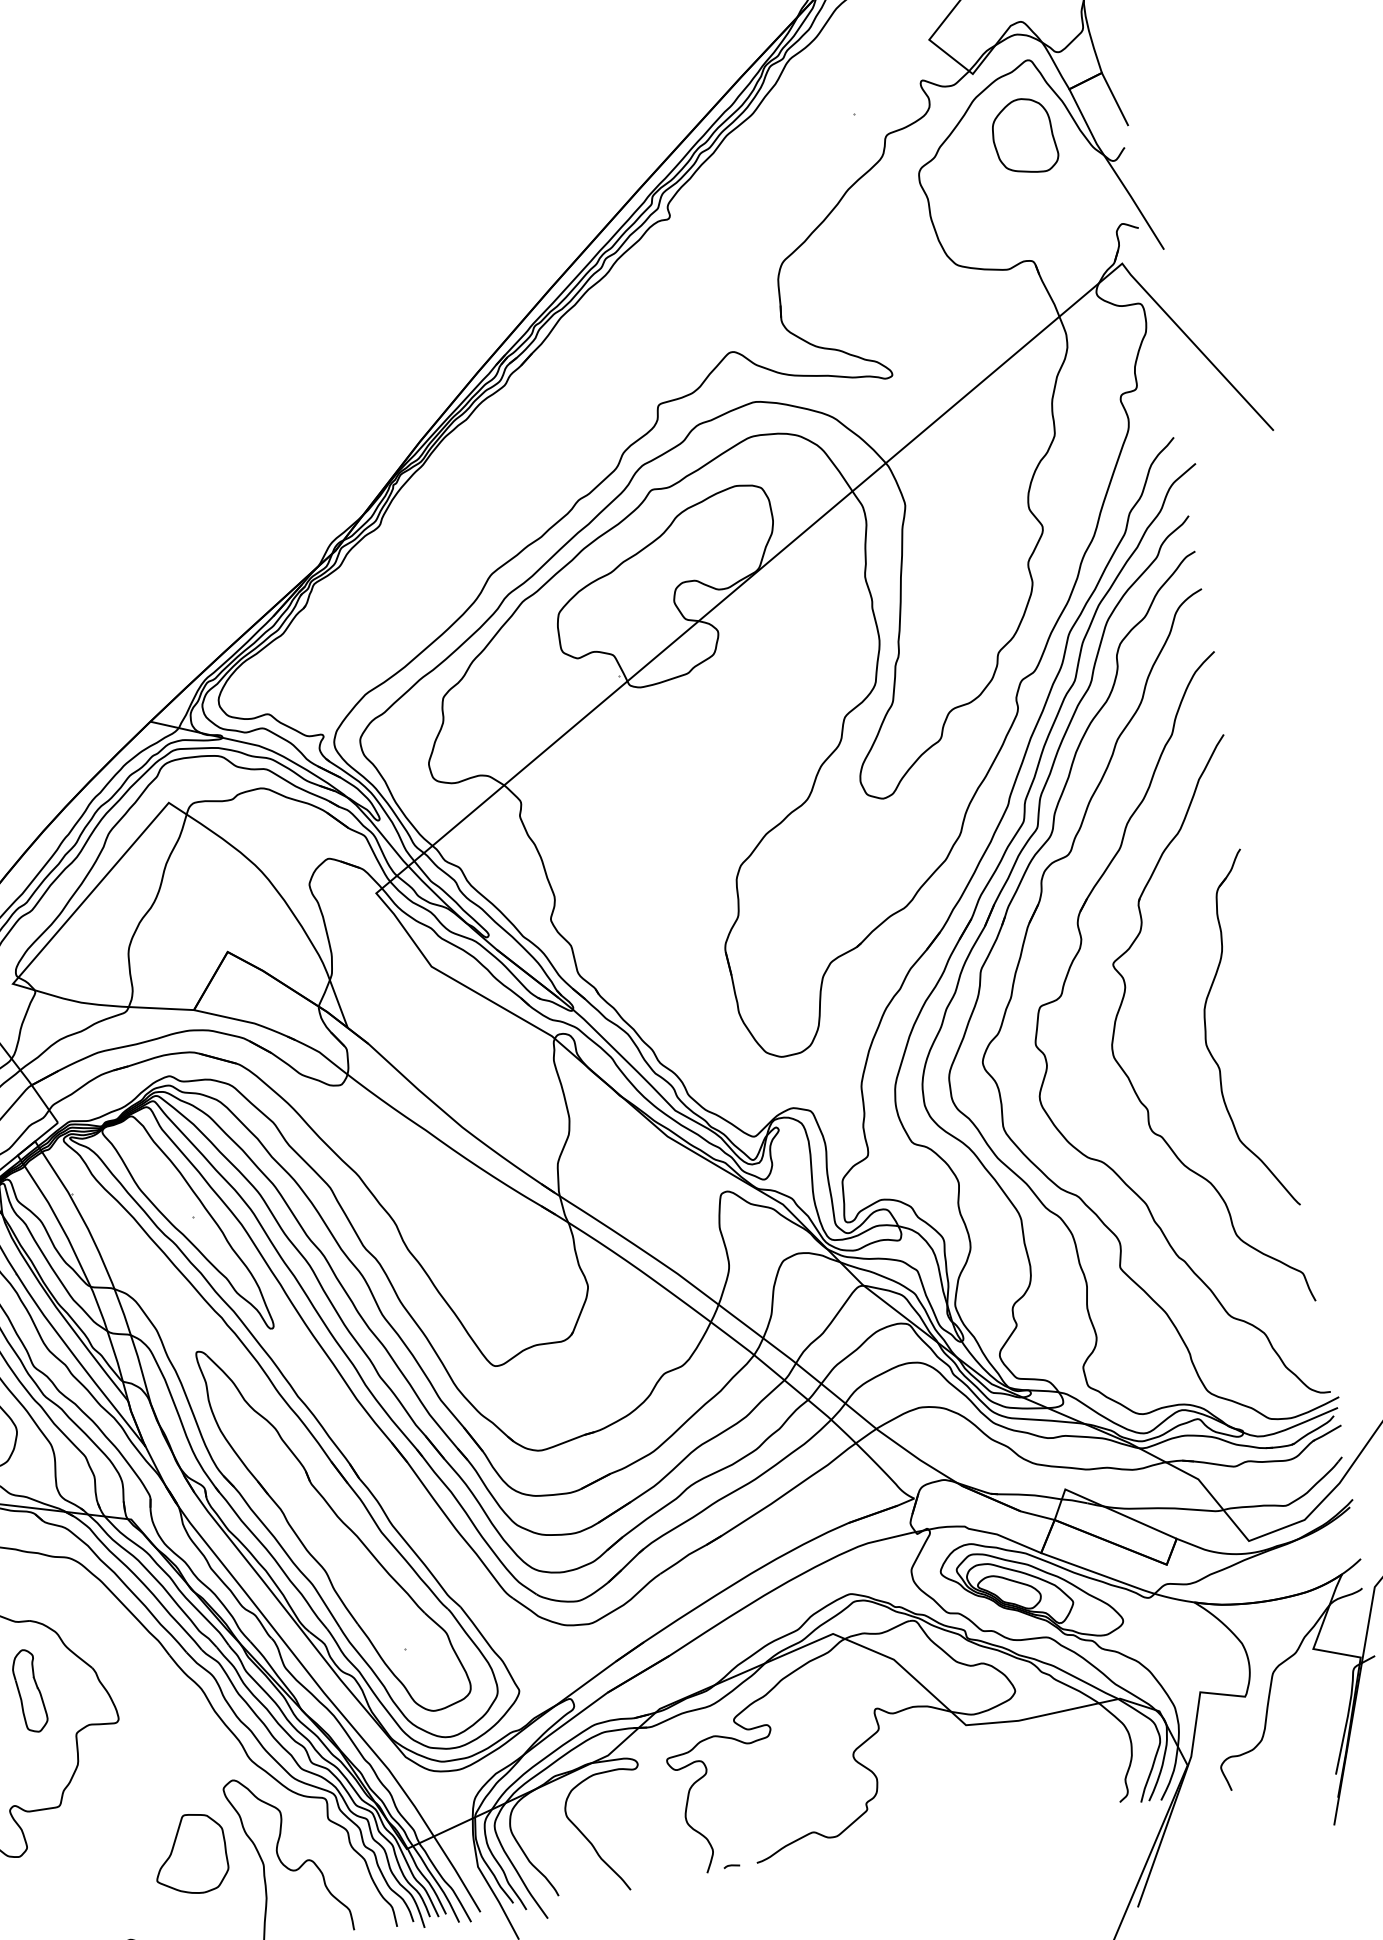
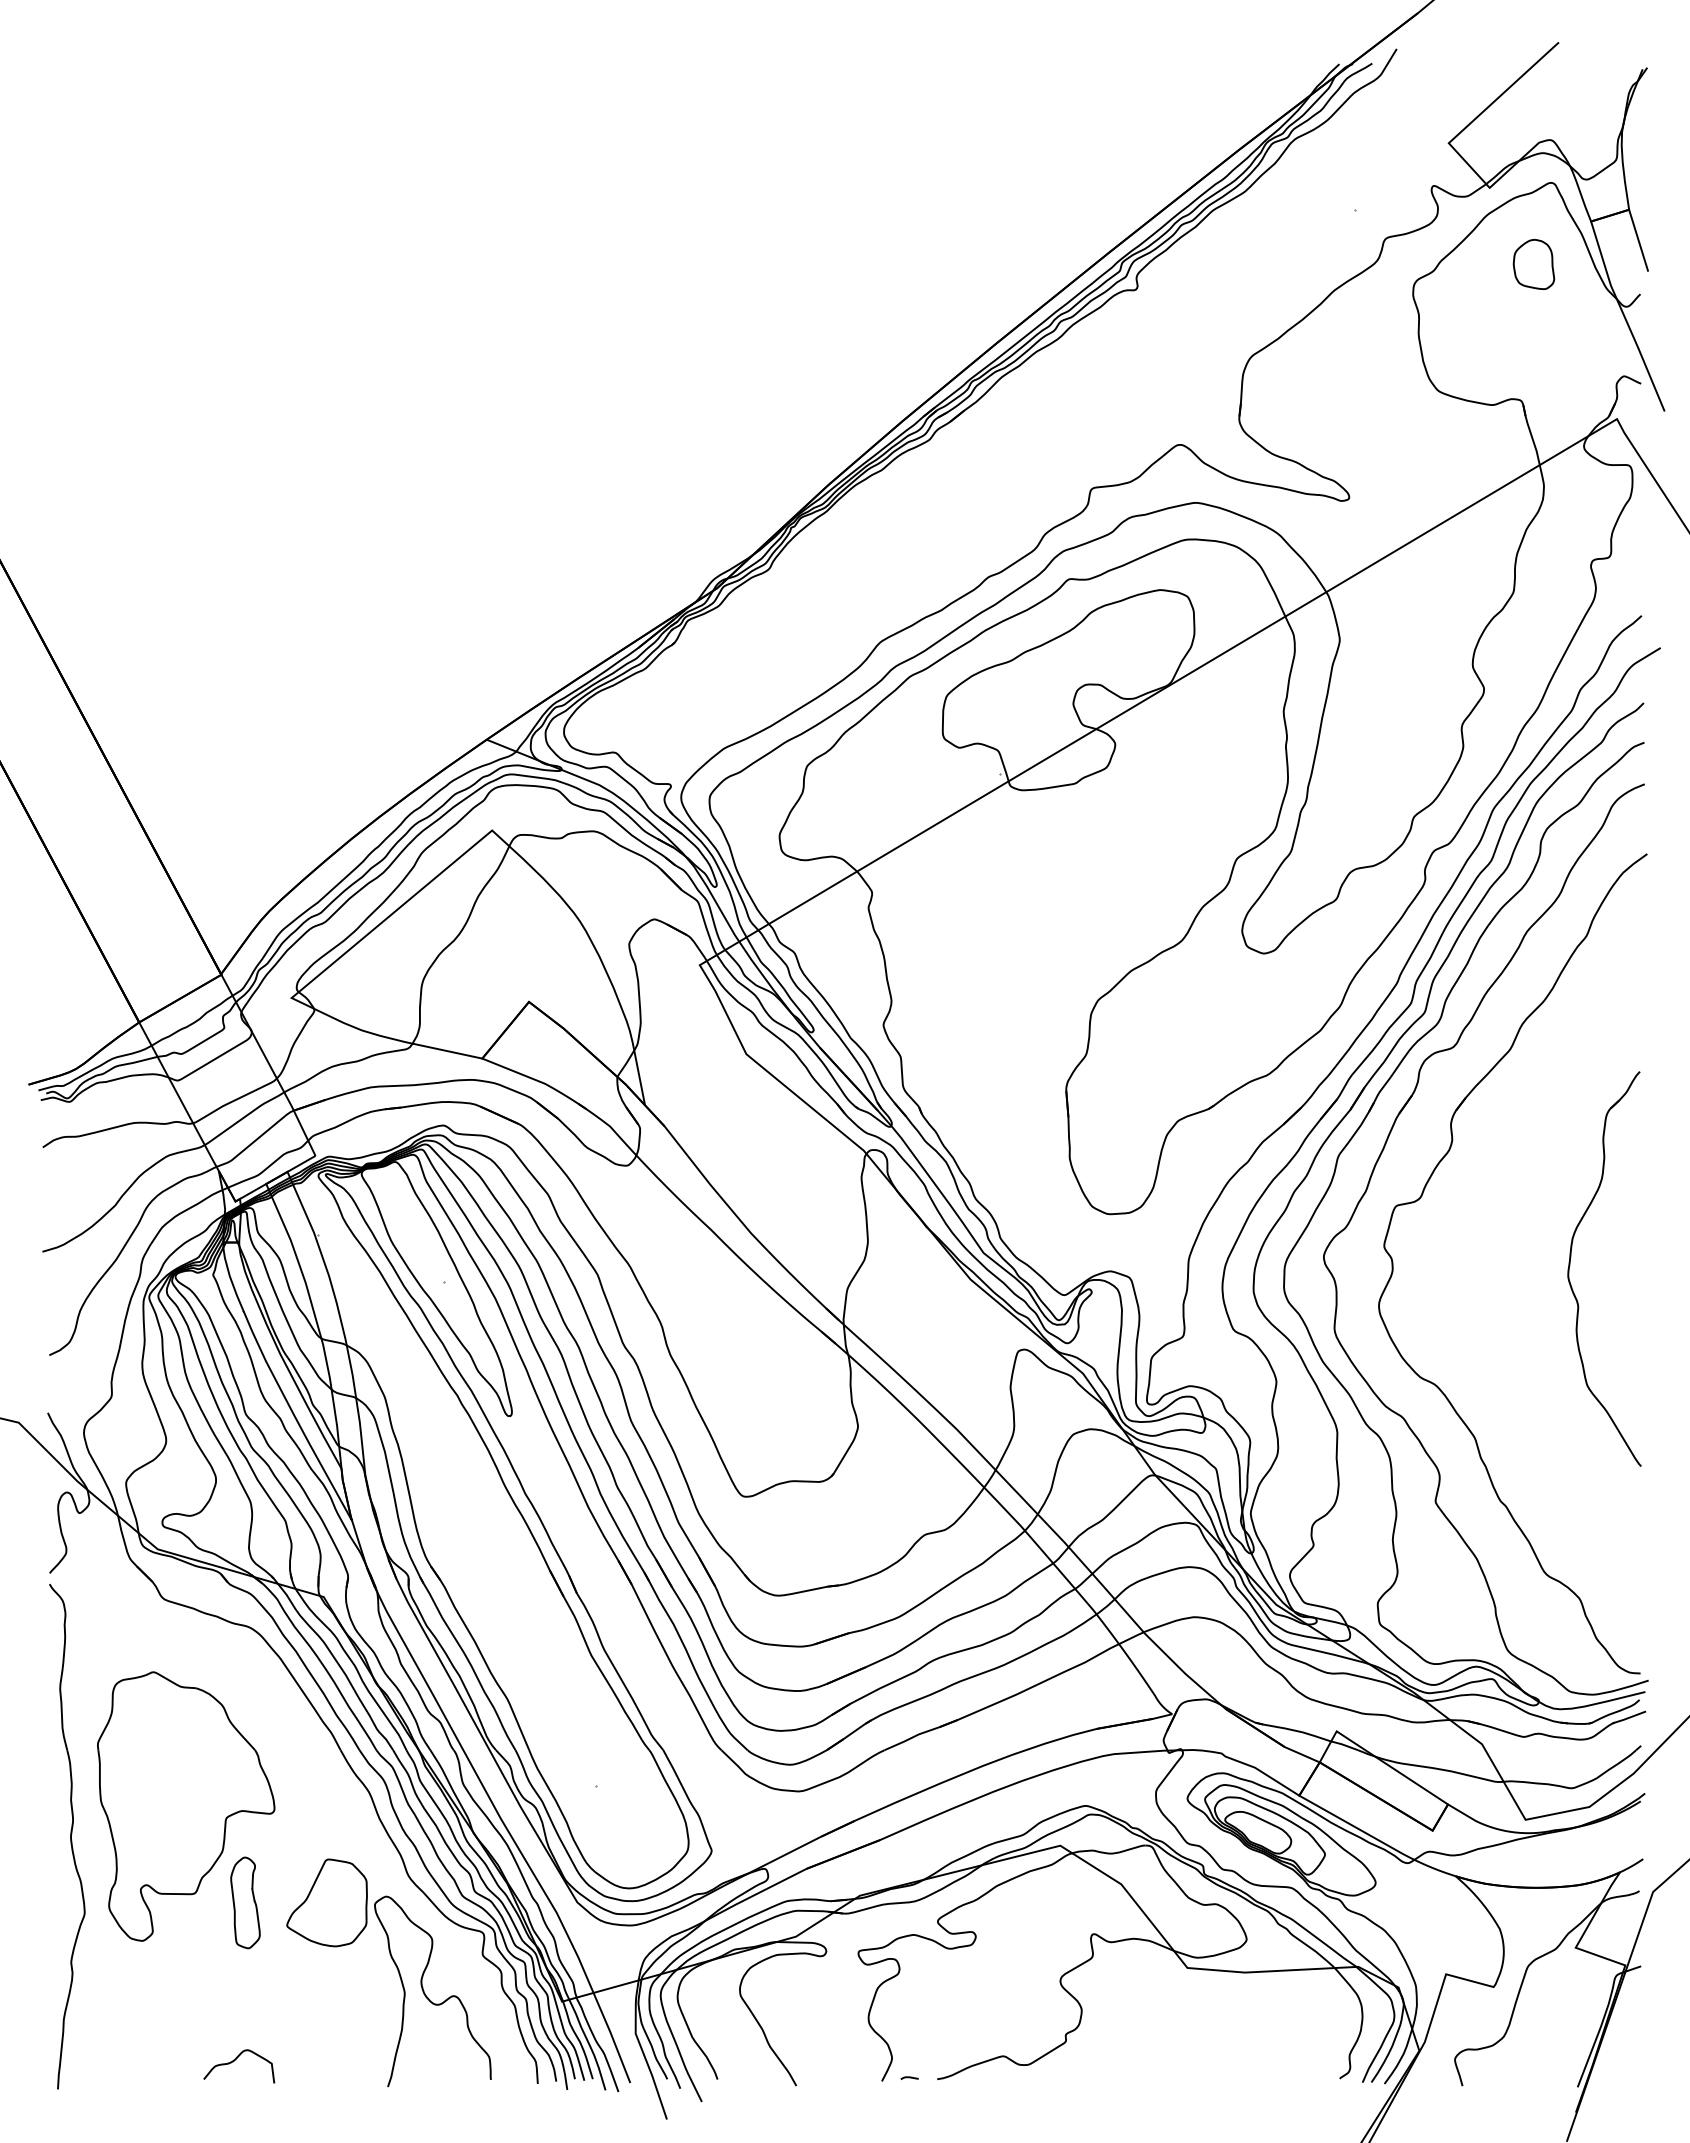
part: (1023, 136) -> (1533, 264), size x0.6
part: (1121, 1006) -> (1483, 1220), removed
part: (334, 1528) -> (541, 1642), removed
part: (29, 1690) -> (245, 1902), moved
part: (189, 1854) -> (326, 1902), moved

